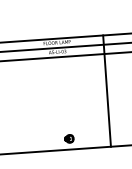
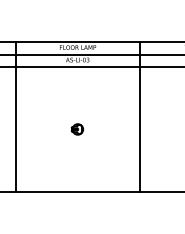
line: (14, 97) -> (15, 116), added
part: (69, 138) -> (77, 129), moved

